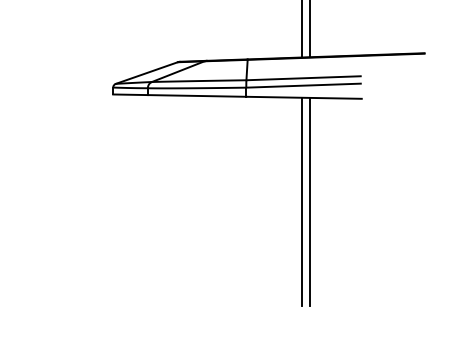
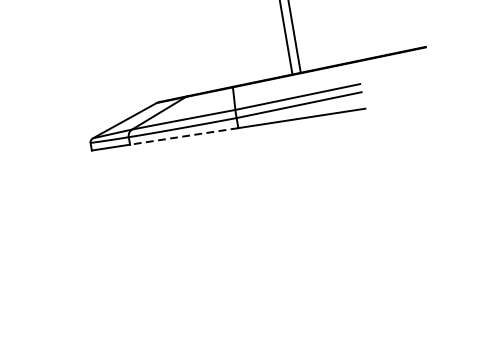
line: (196, 95) -> (183, 136), solid -> dashed
line: (302, 201) -> (319, 232), removed
line: (309, 201) -> (327, 231), removed

